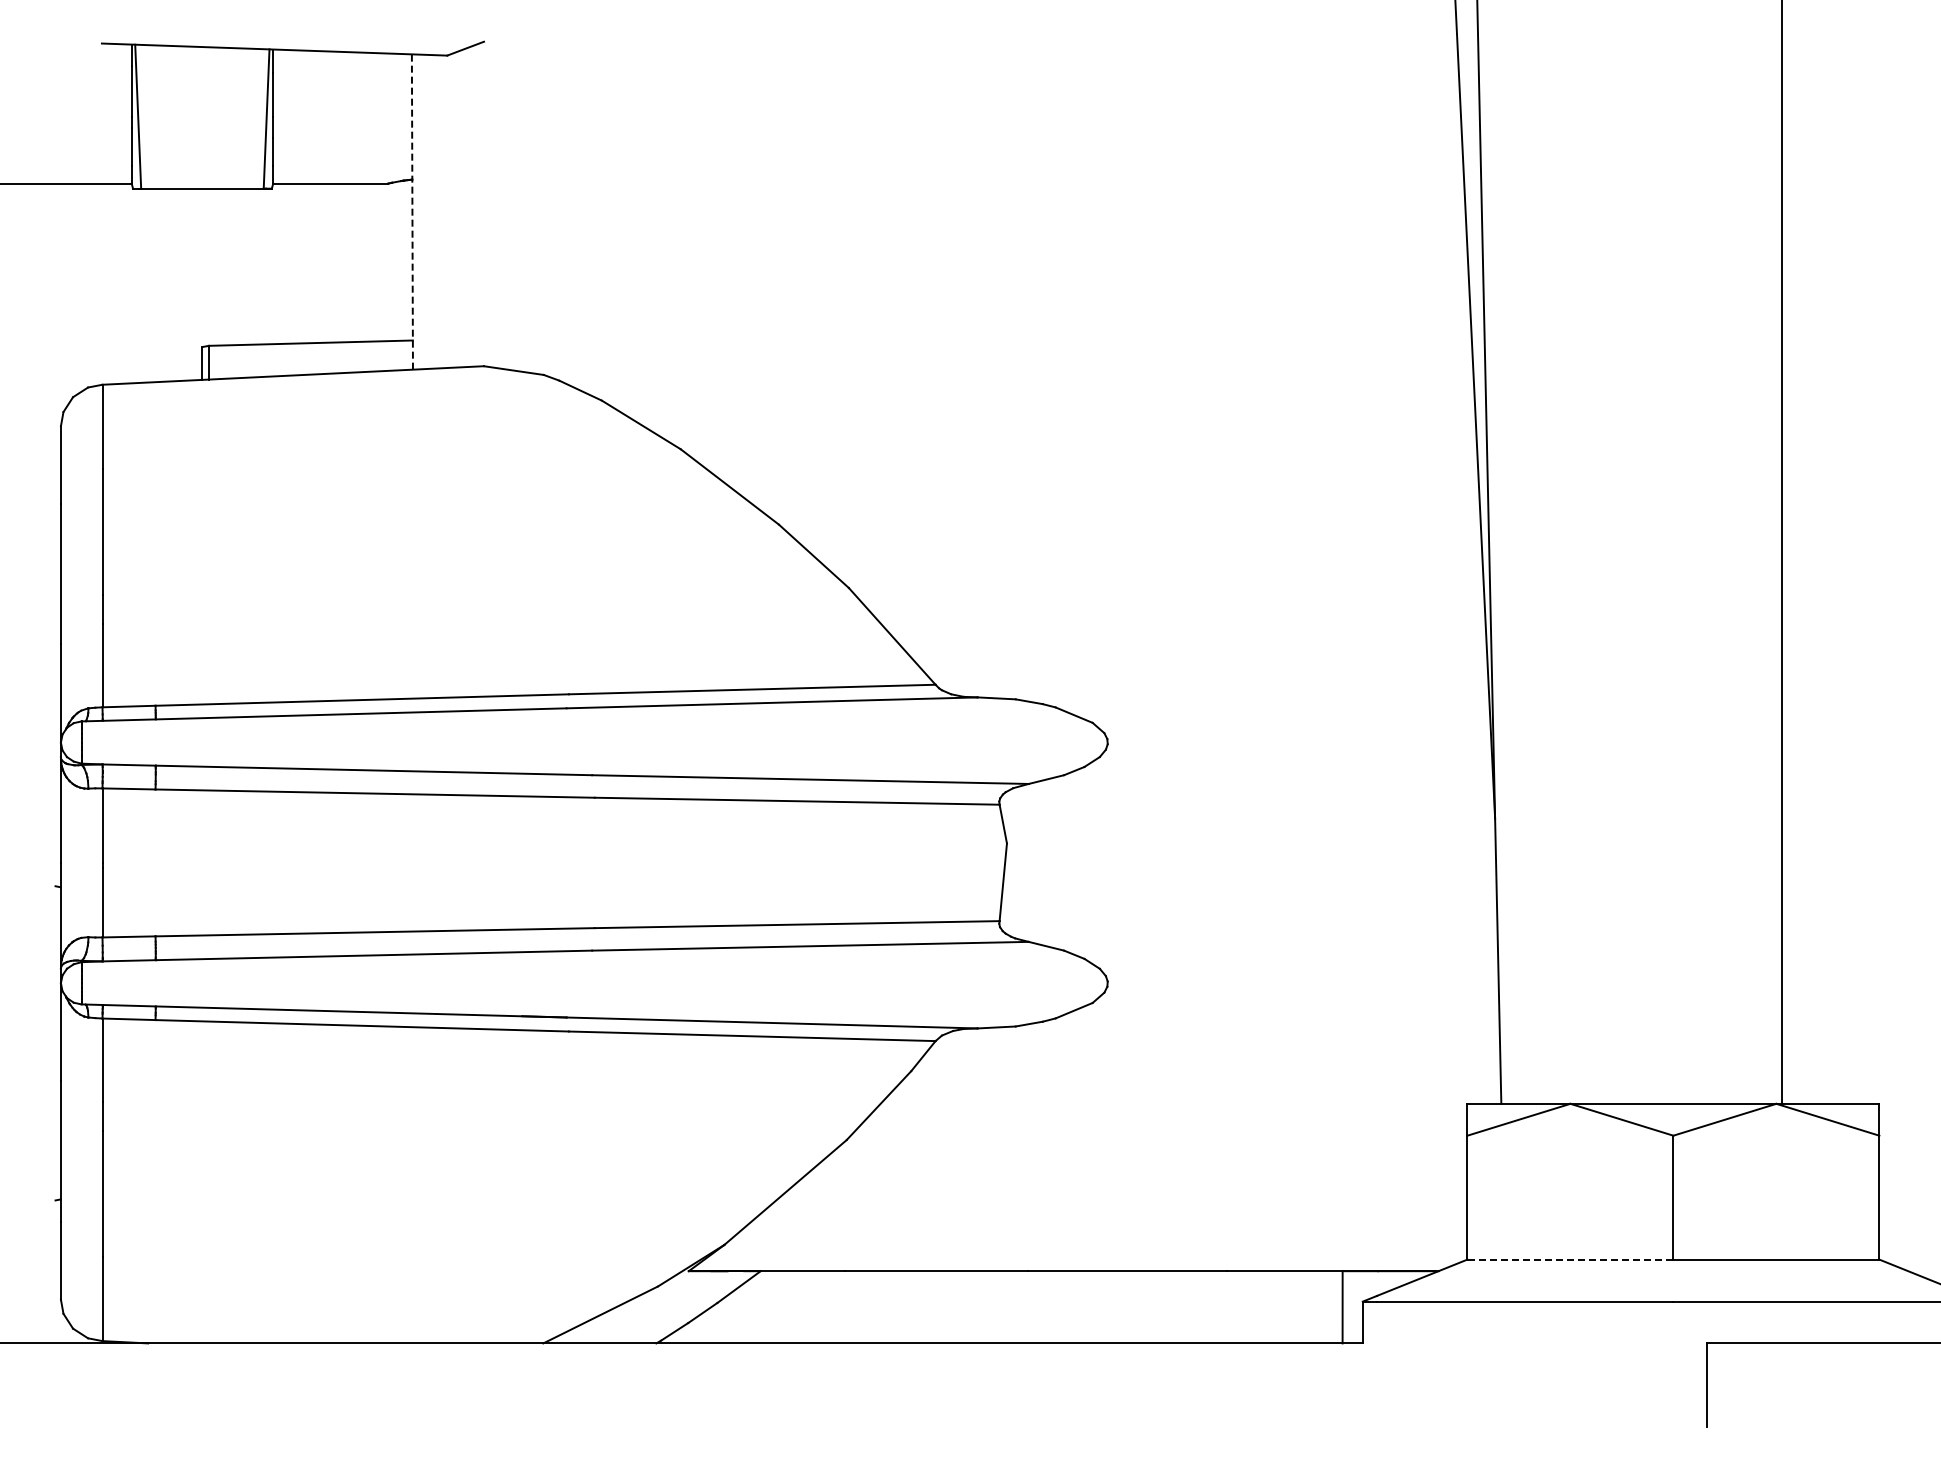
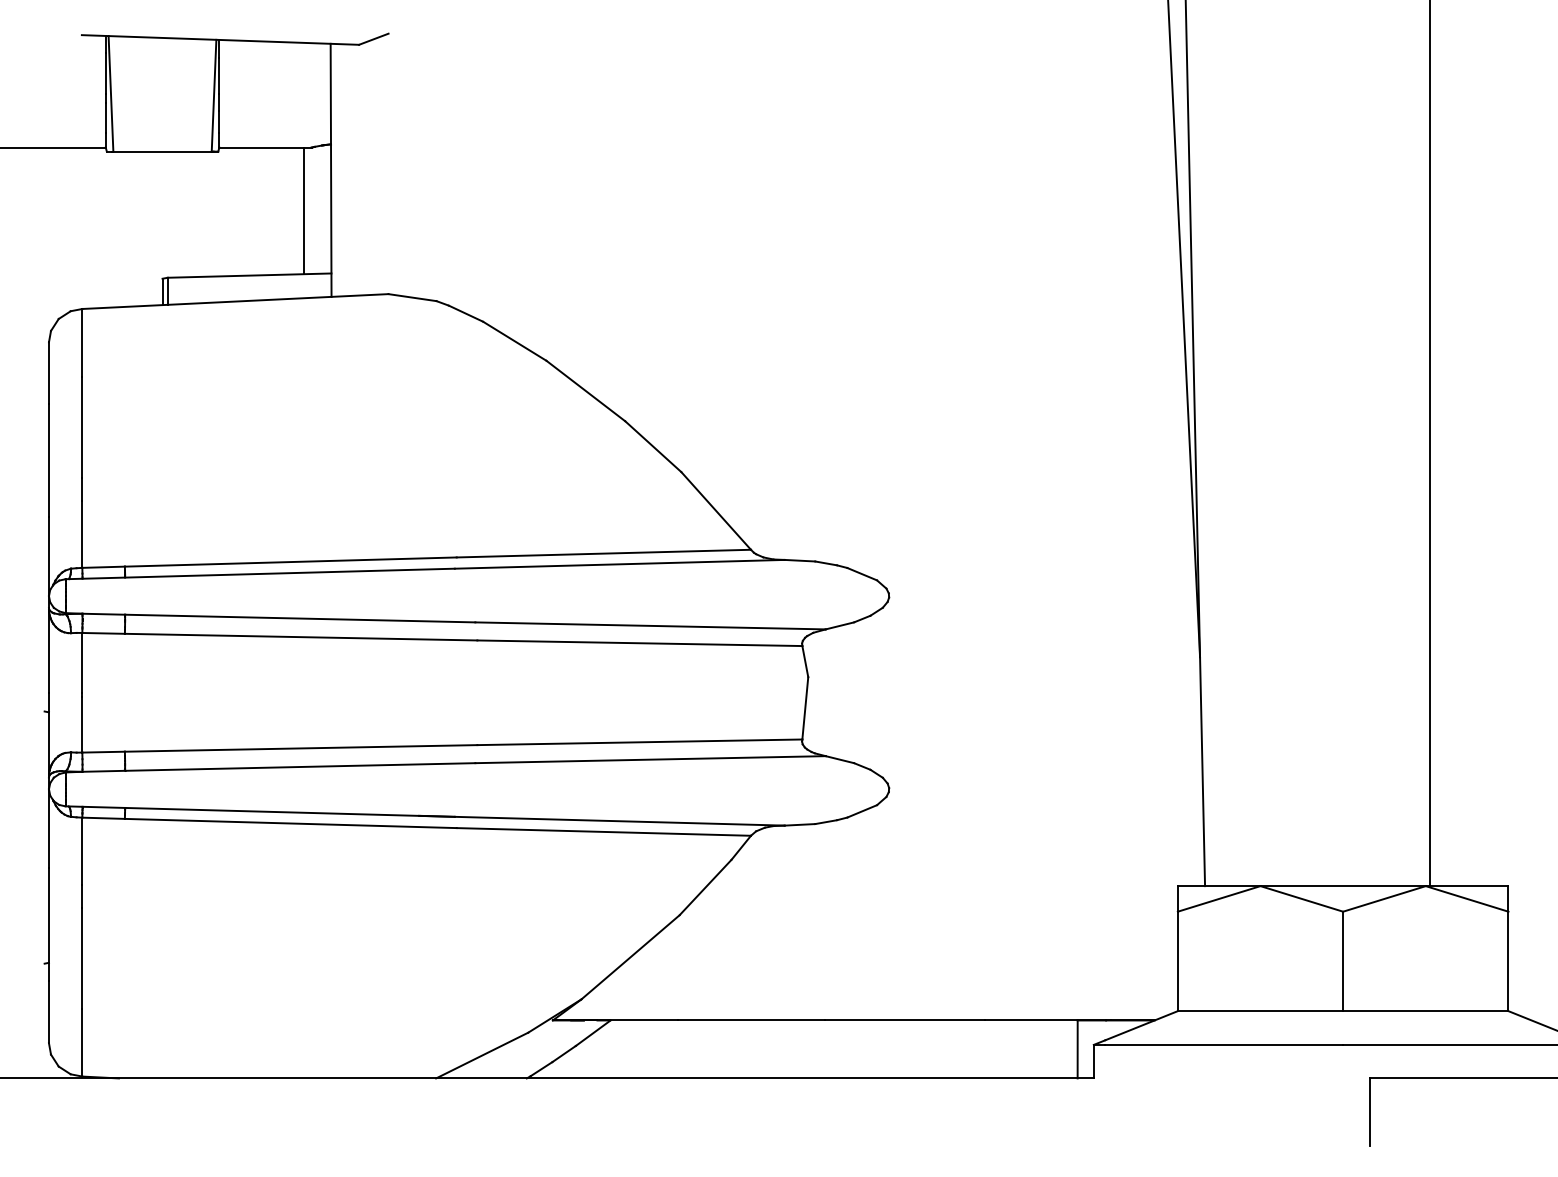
line: (412, 212) -> (331, 170), dashed -> solid
line: (379, 262) -> (304, 210), added
line: (1570, 1259) -> (1260, 1011), dashed -> solid

